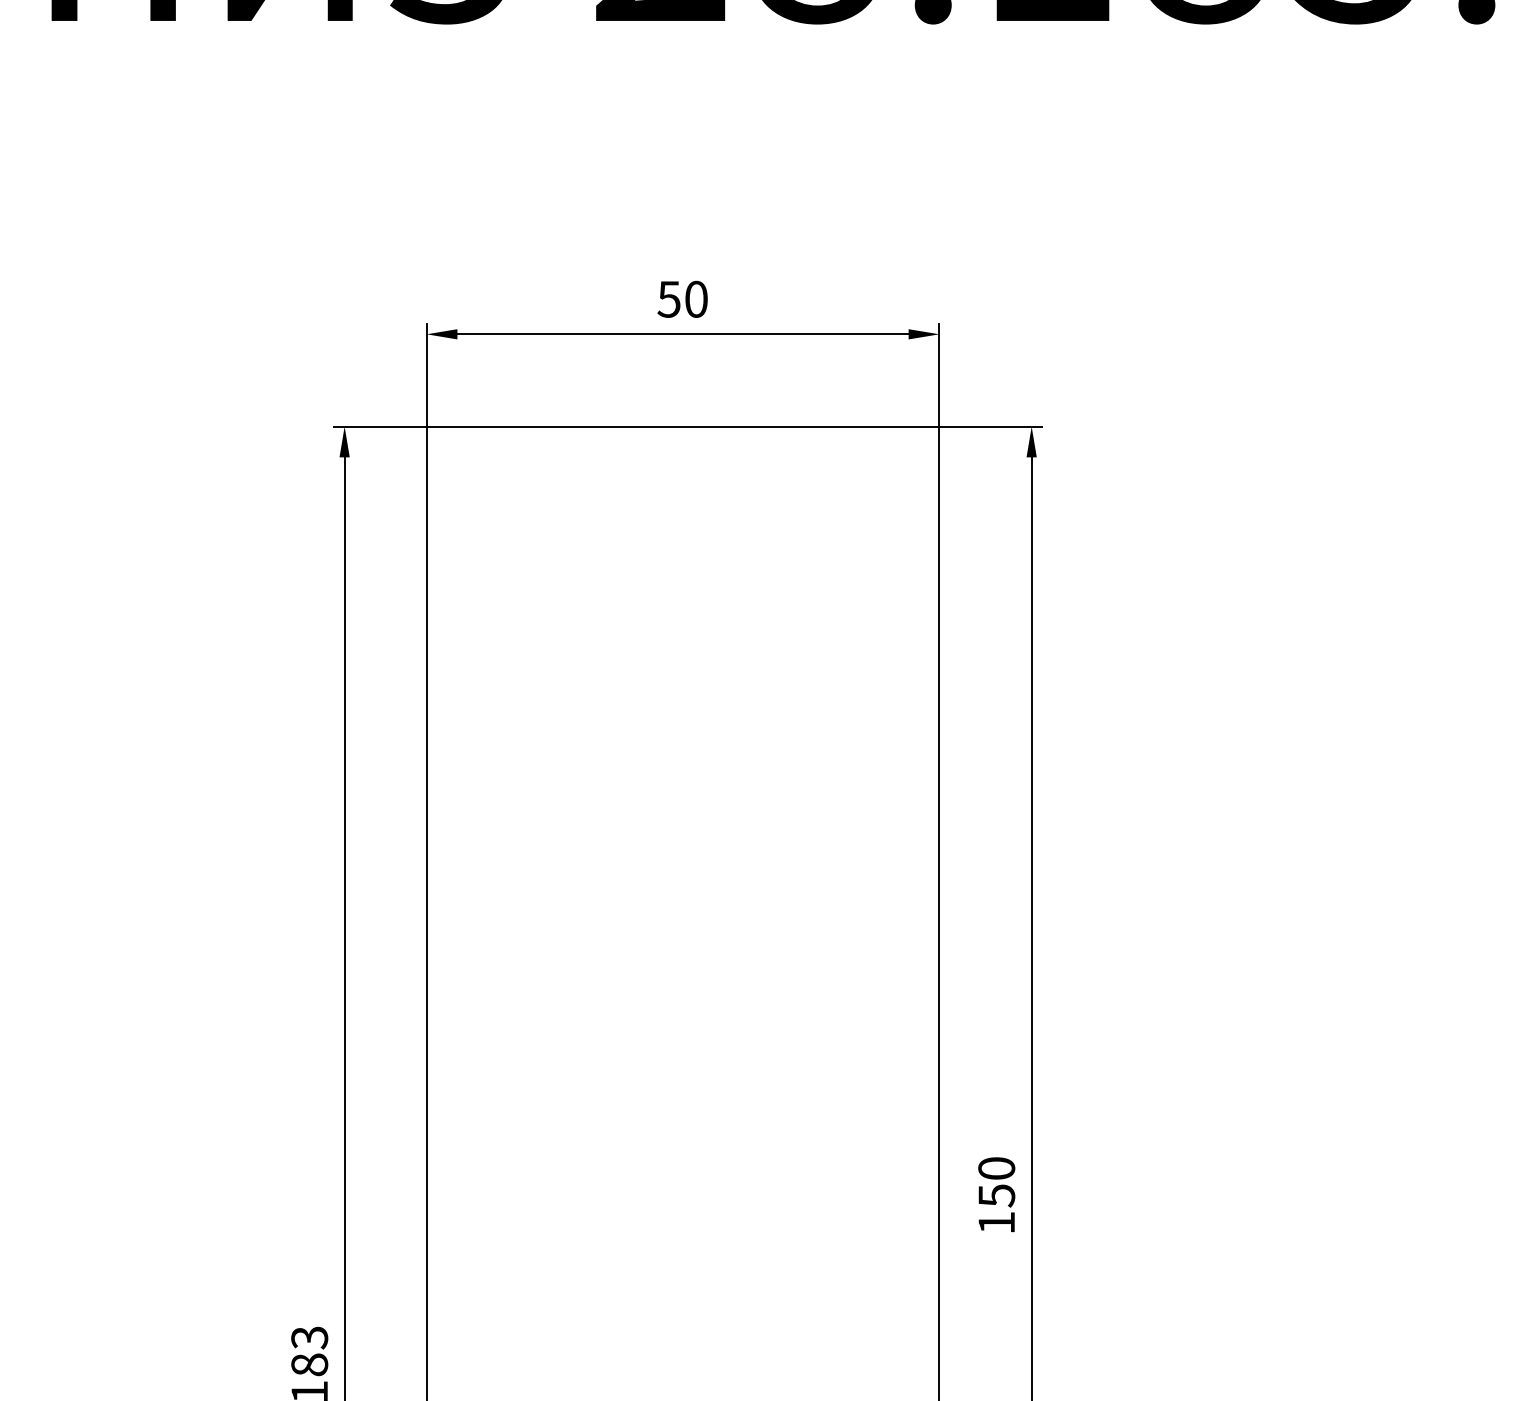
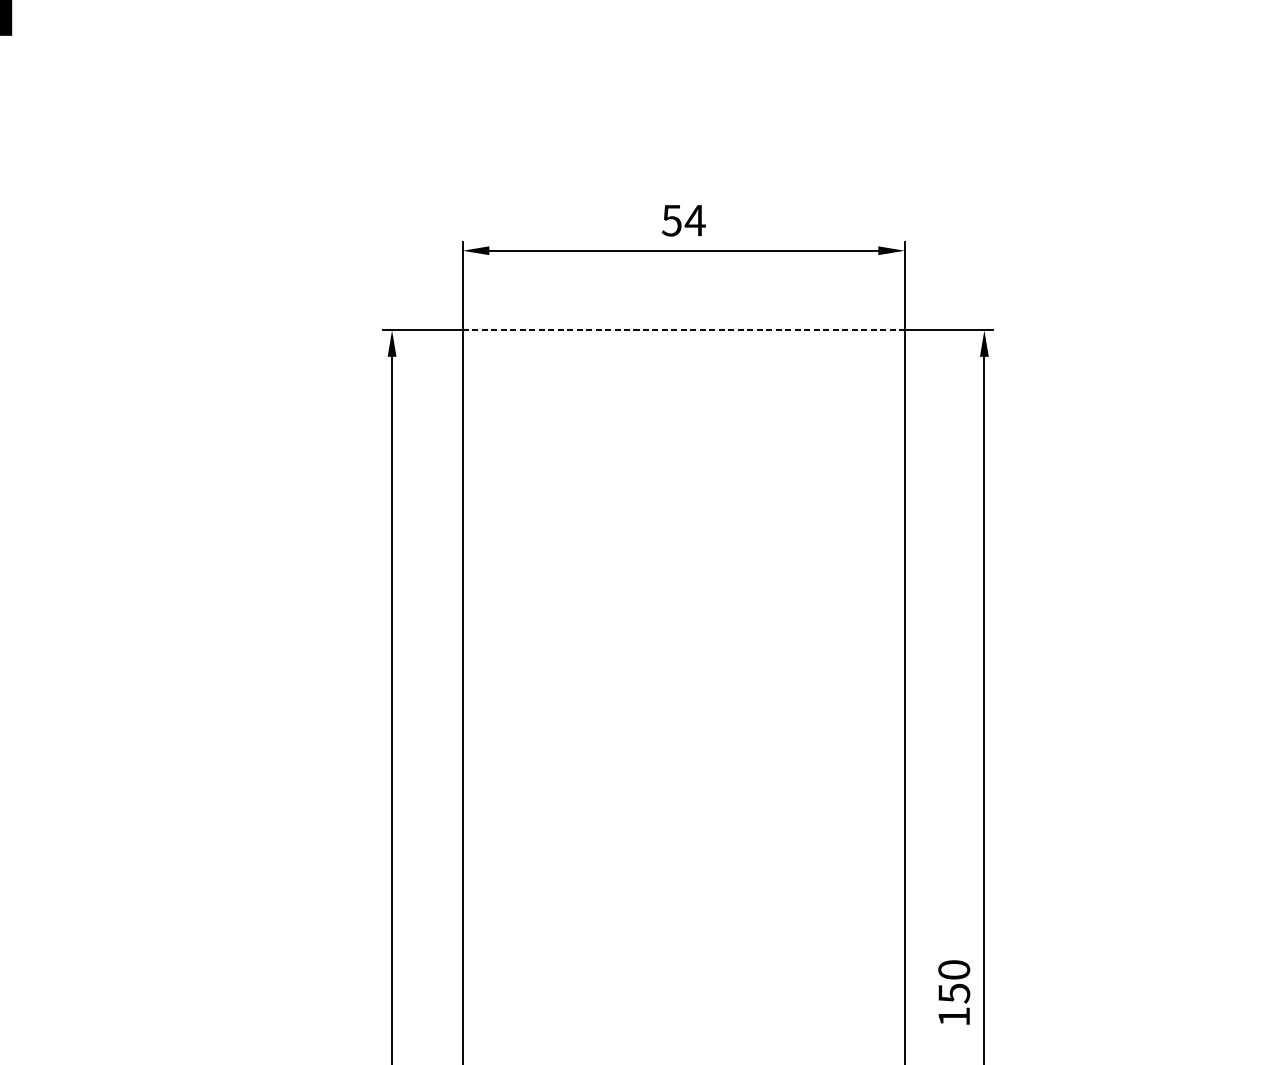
text: (696, 298) -> (695, 219), 50 -> 54
line: (683, 426) -> (684, 330), solid -> dashed

